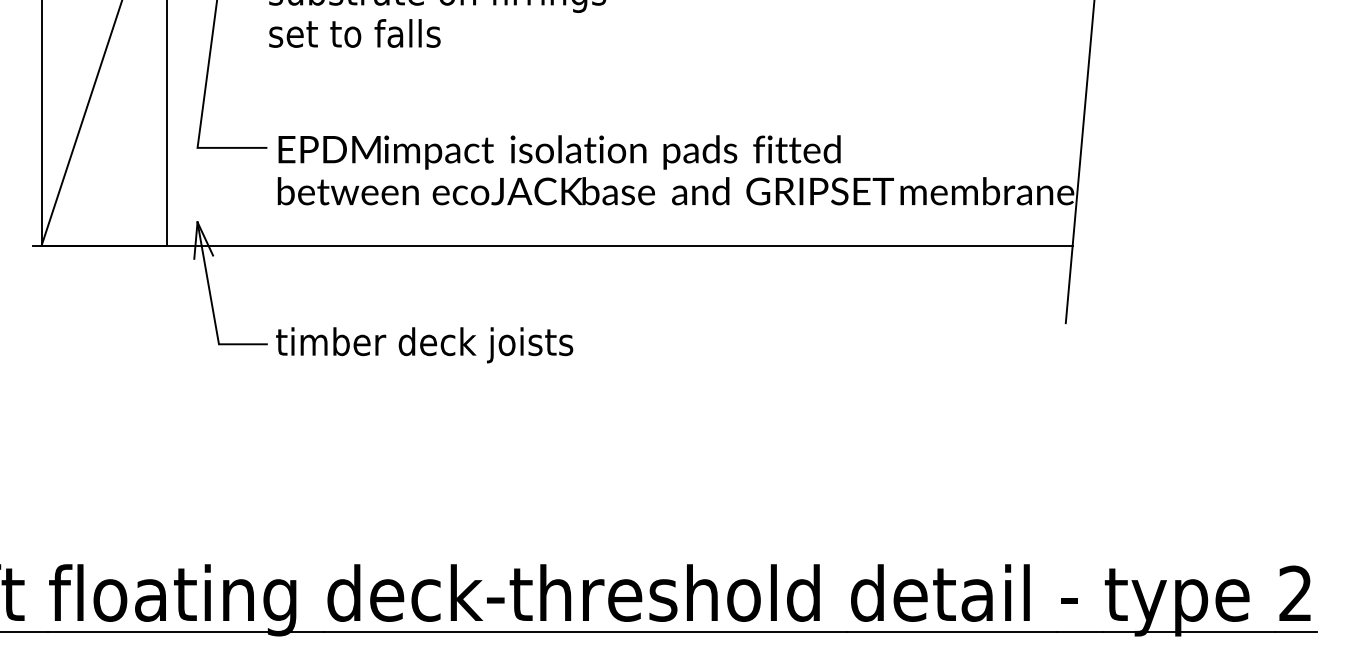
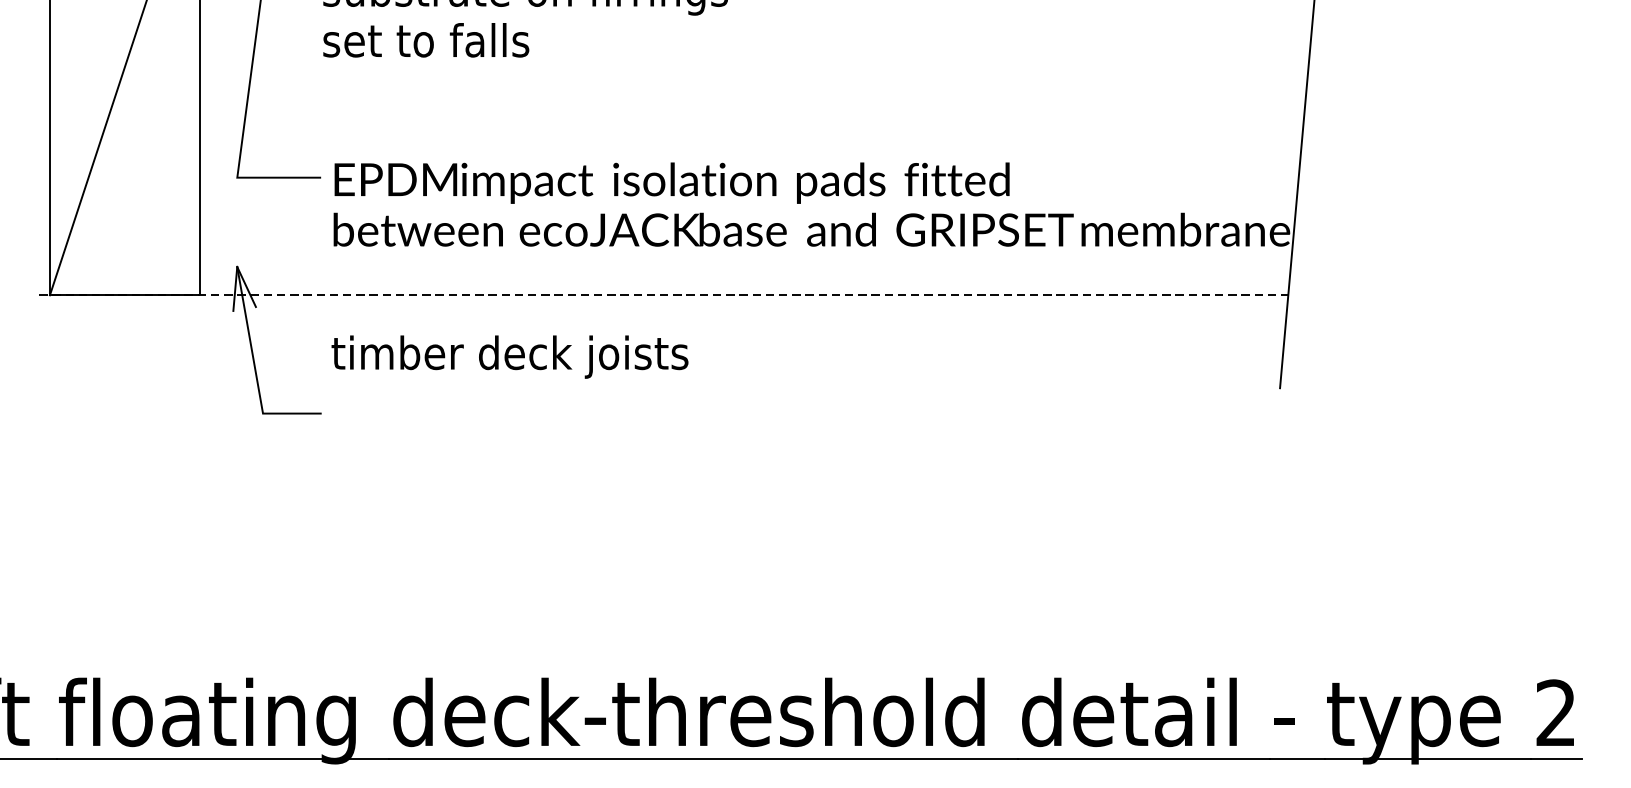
line: (553, 245) -> (664, 294), solid -> dashed
text: (424, 345) -> (509, 357), moved

